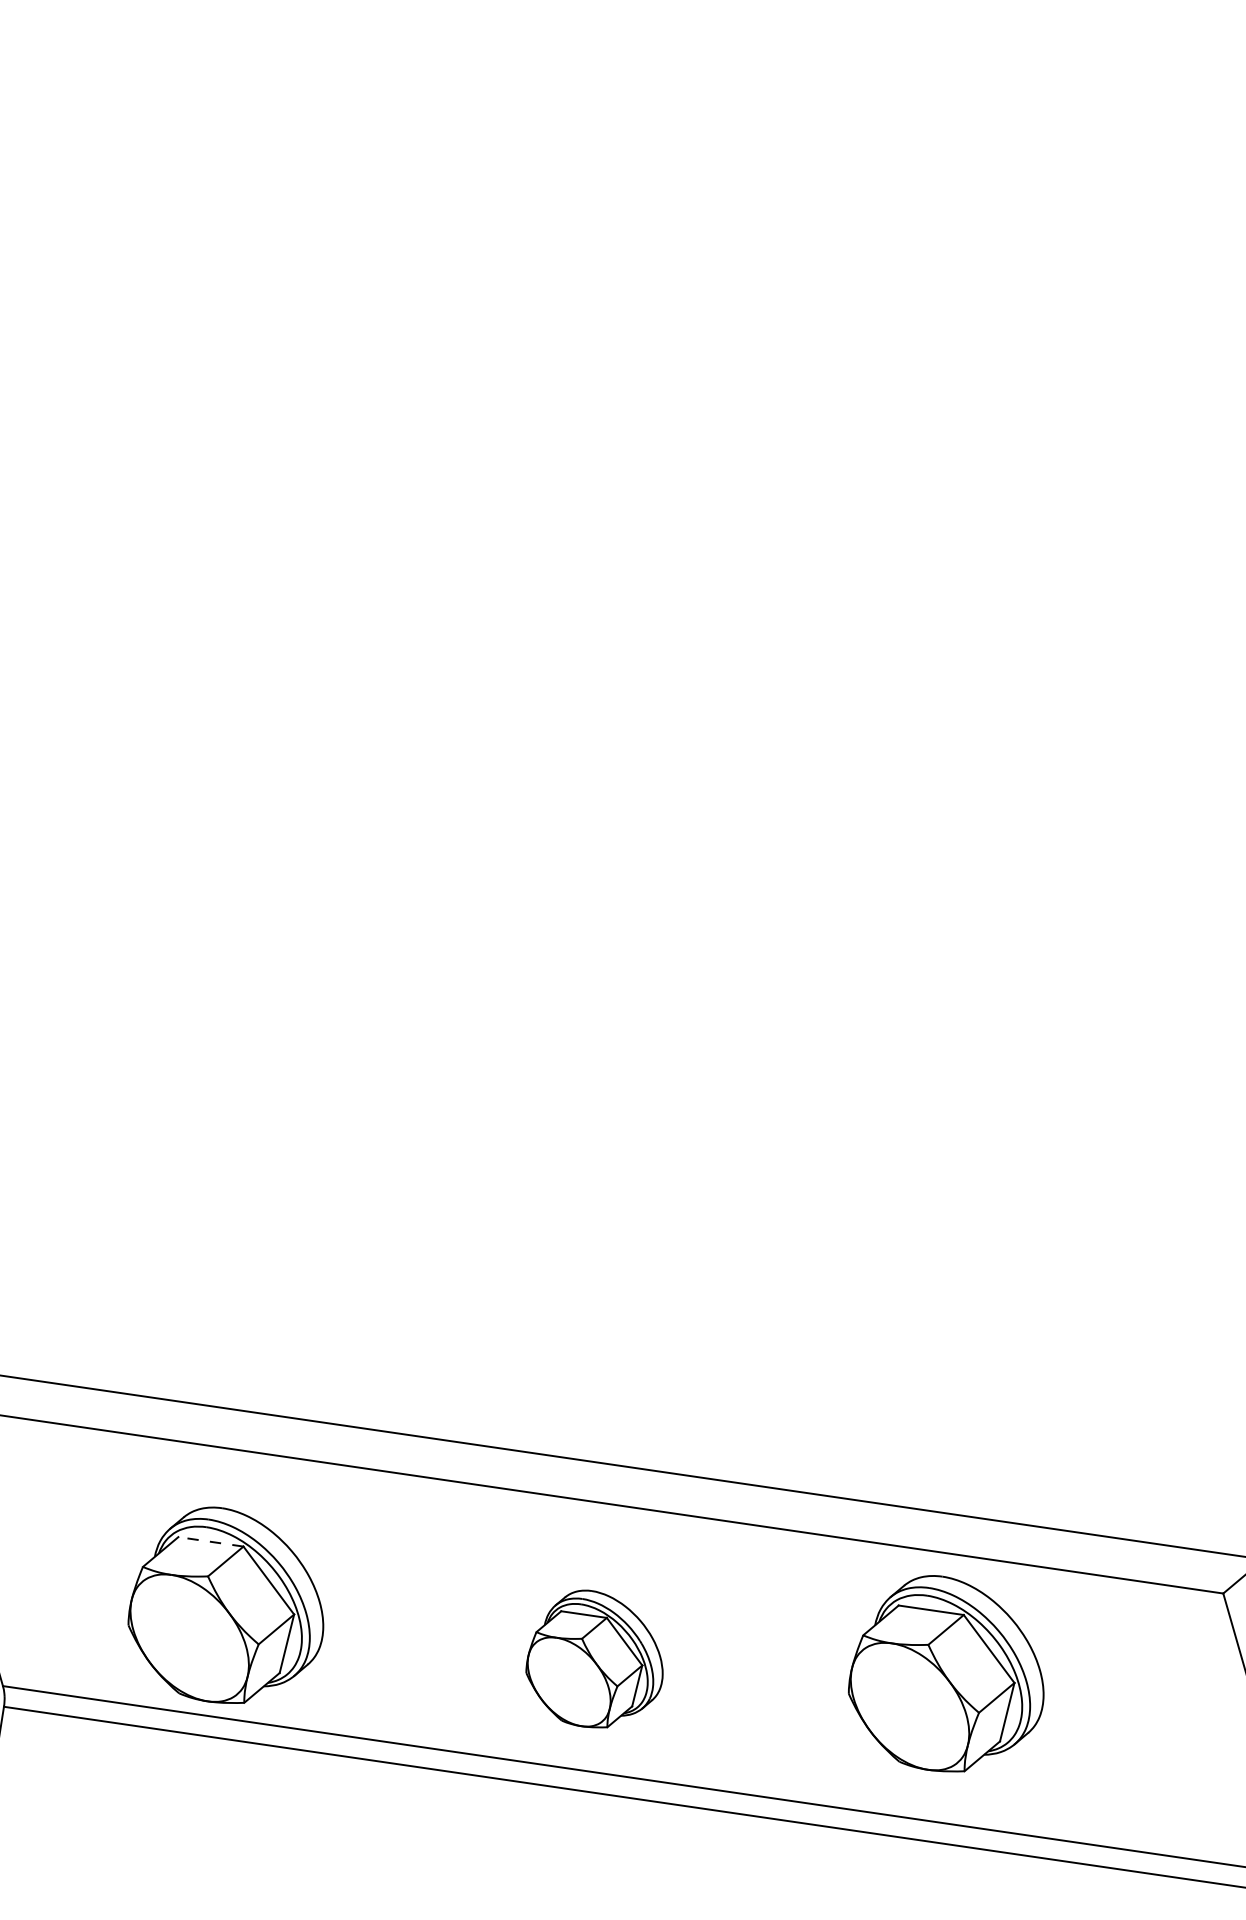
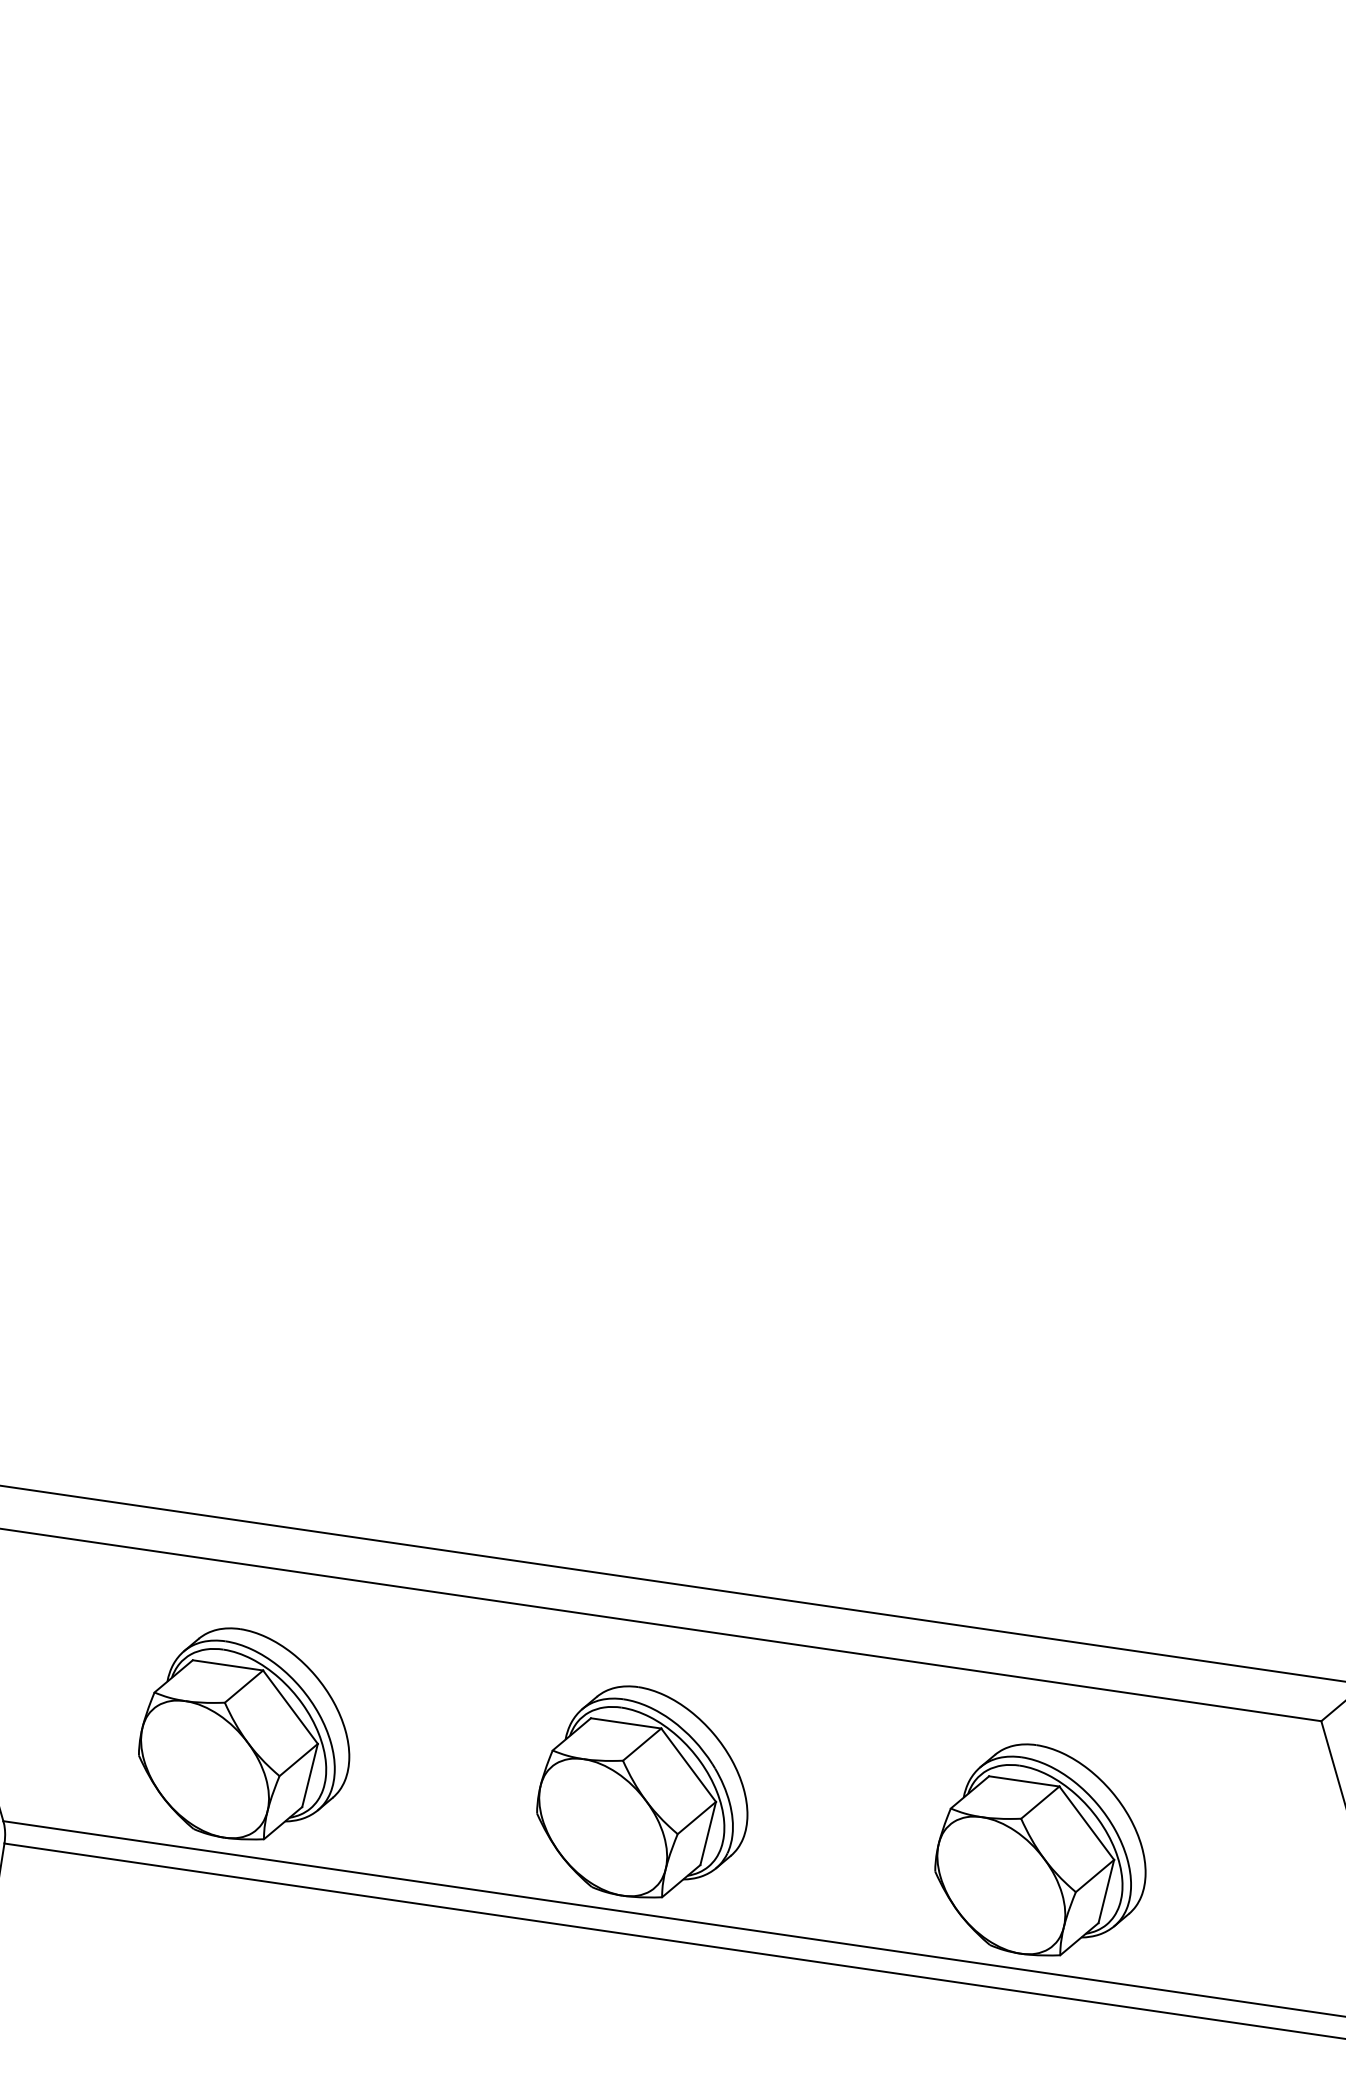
line: (210, 1541) -> (227, 1665), dashed -> solid
part: (594, 1658) -> (642, 1791), size x1.43
part: (946, 1673) -> (1040, 1849), moved

